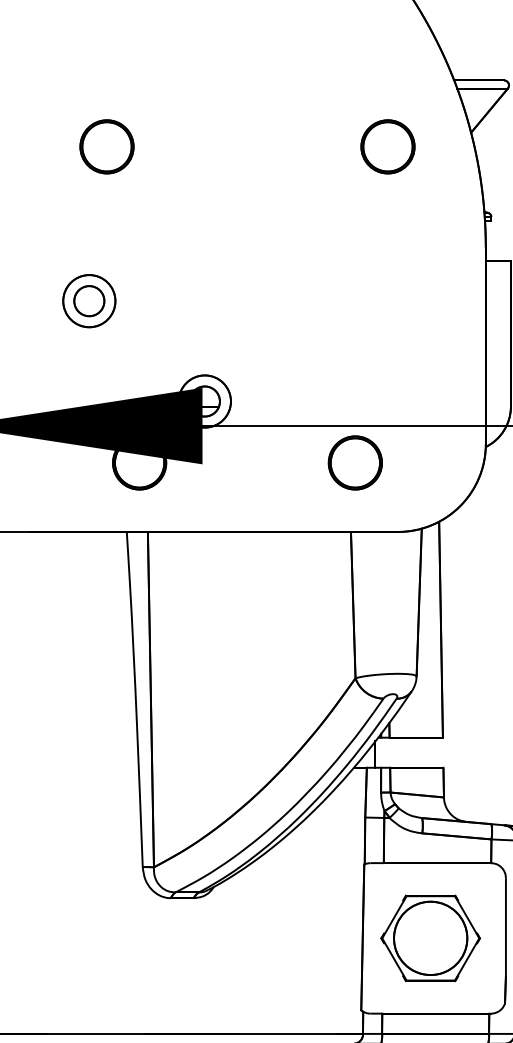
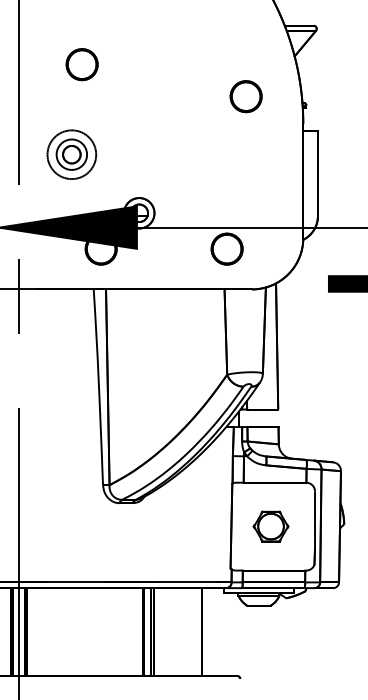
circle: (386, 146) -> (245, 96), moved
circle: (88, 300) -> (71, 154), size x1.6
part: (429, 938) -> (270, 526), size x0.6

